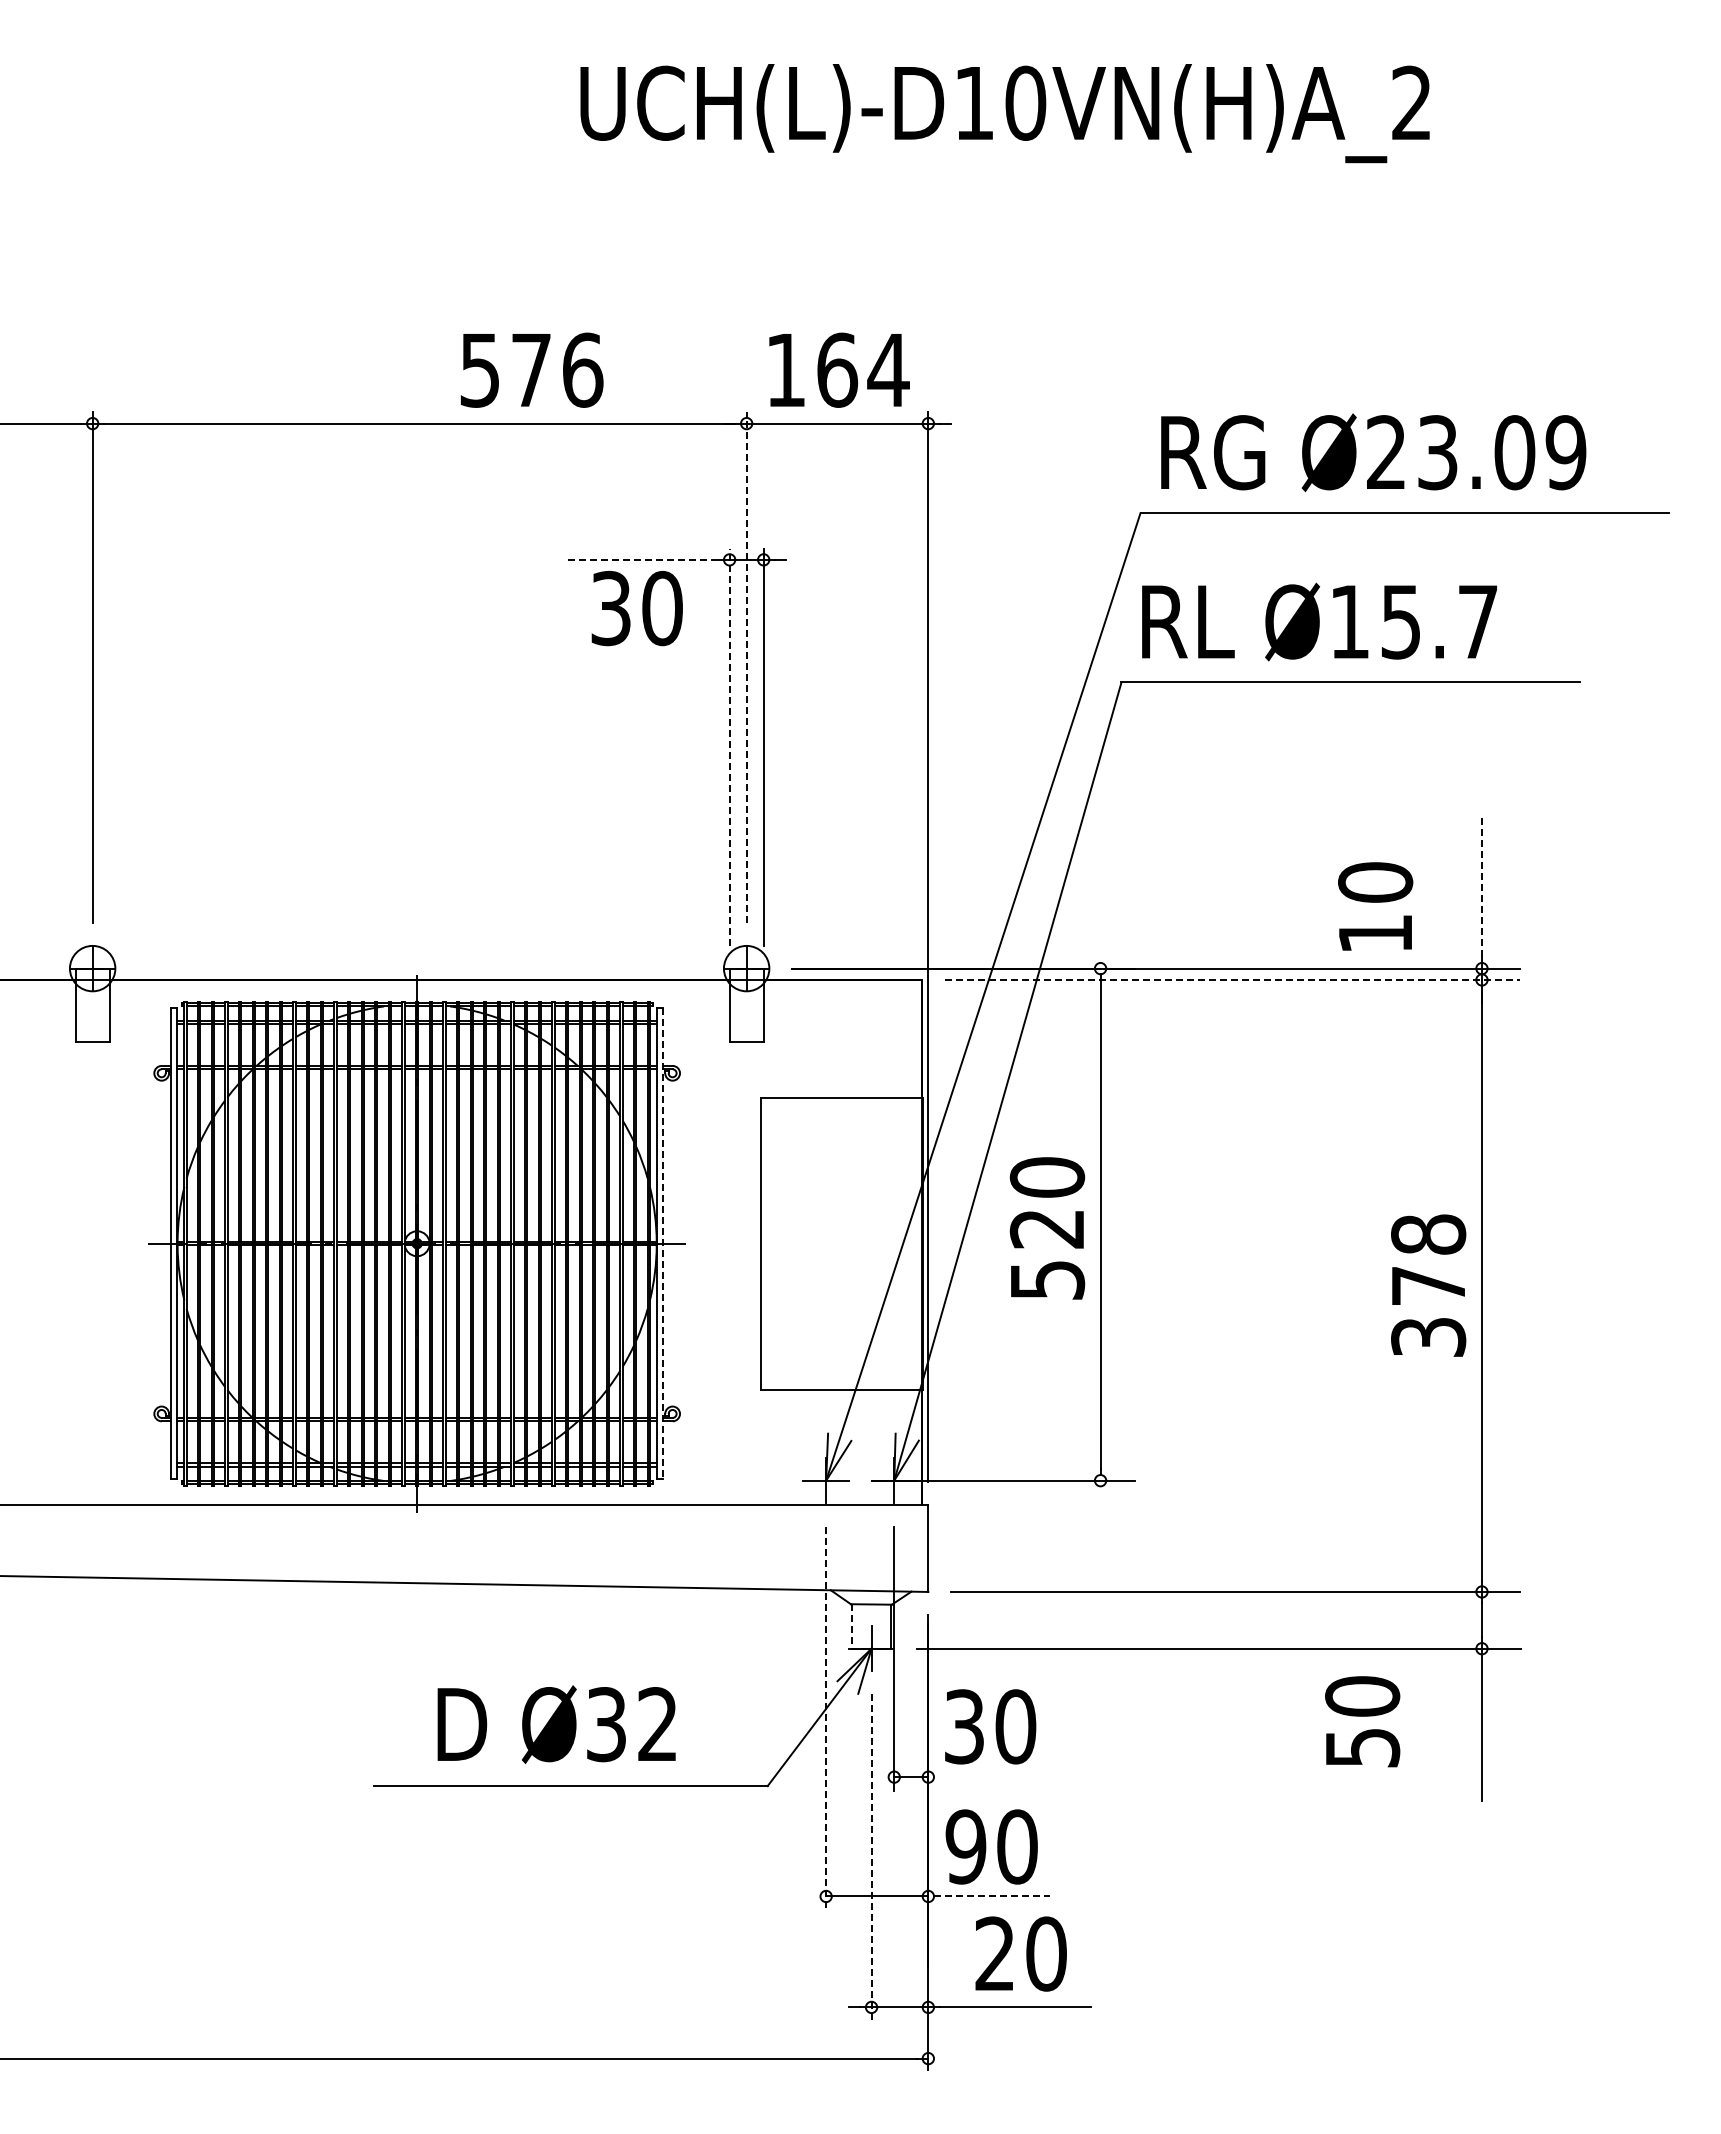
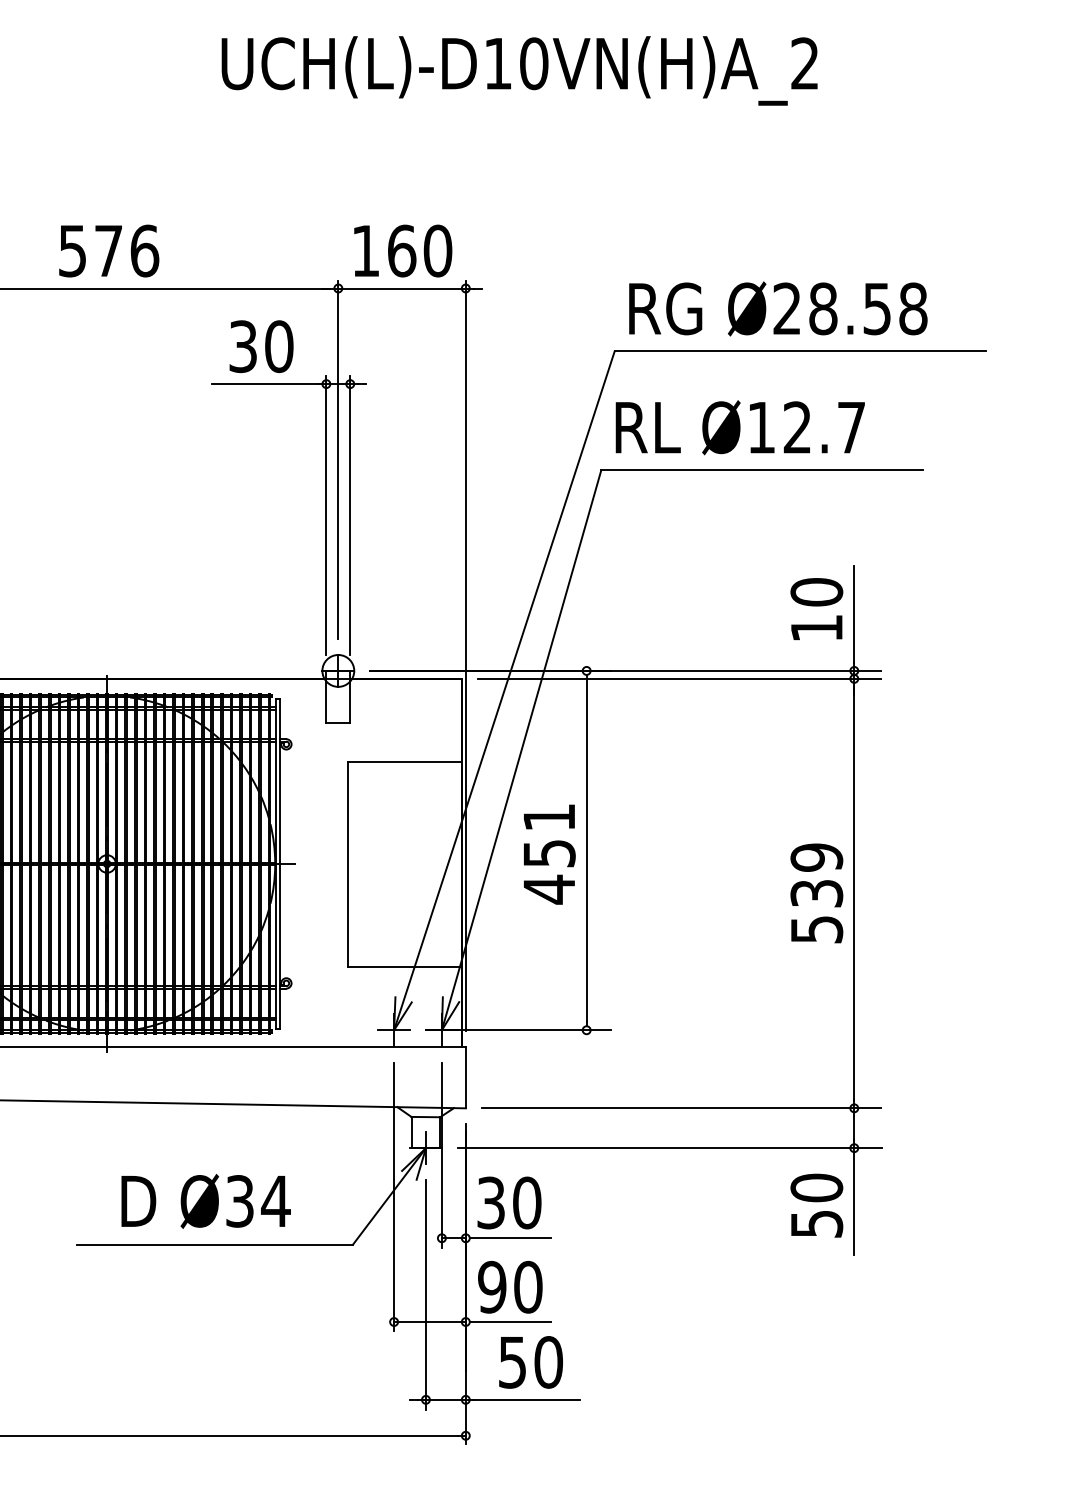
text: (532, 369) -> (109, 250), moved
text: (888, 369) -> (437, 250), 164 -> 160
text: (1501, 452) -> (867, 308), Ø23.09 -> Ø28.58
line: (642, 559) -> (265, 383), dashed -> solid
text: (636, 608) -> (261, 346), moved
text: (1400, 621) -> (797, 427), Ø15.7 -> Ø12.7
line: (746, 667) -> (338, 459), dashed -> solid
line: (729, 747) -> (326, 515), dashed -> solid
line: (1481, 887) -> (853, 614), dashed -> solid
text: (1375, 906) -> (816, 609), moved
line: (1232, 979) -> (679, 678), dashed -> solid
text: (1047, 1229) -> (549, 853), 520 -> 451
line: (663, 1243) -> (279, 863), dashed -> solid
text: (1428, 1285) -> (816, 893), 378 -> 539
line: (852, 1627) -> (412, 1133), dashed -> solid
line: (826, 1718) -> (394, 1197), dashed -> solid
text: (1362, 1721) -> (816, 1205), moved
text: (657, 1723) -> (275, 1200), Ø32 -> Ø34
line: (992, 1777) -> (510, 1238), added
line: (871, 1857) -> (425, 1294), dashed -> solid
line: (992, 1896) -> (510, 1322), dashed -> solid
text: (994, 1953) -> (512, 1362), 20 -> 50

